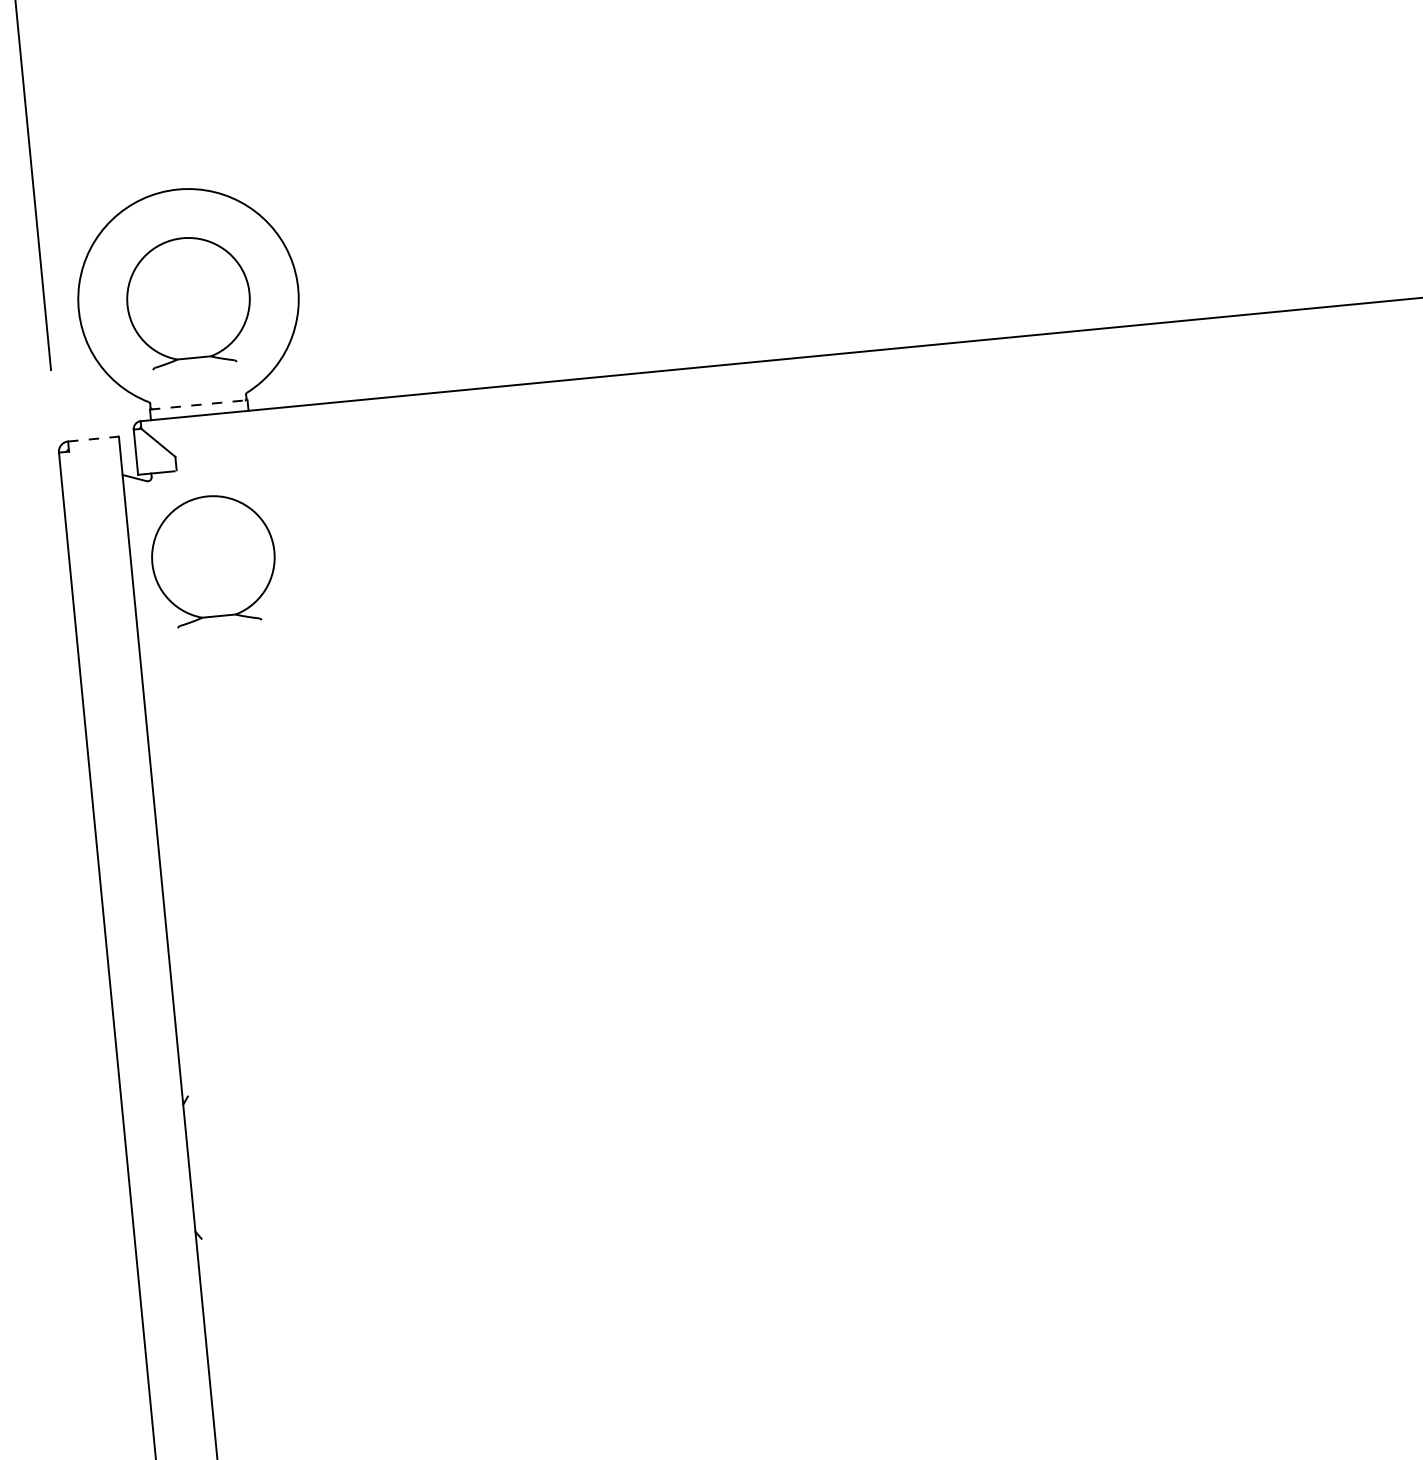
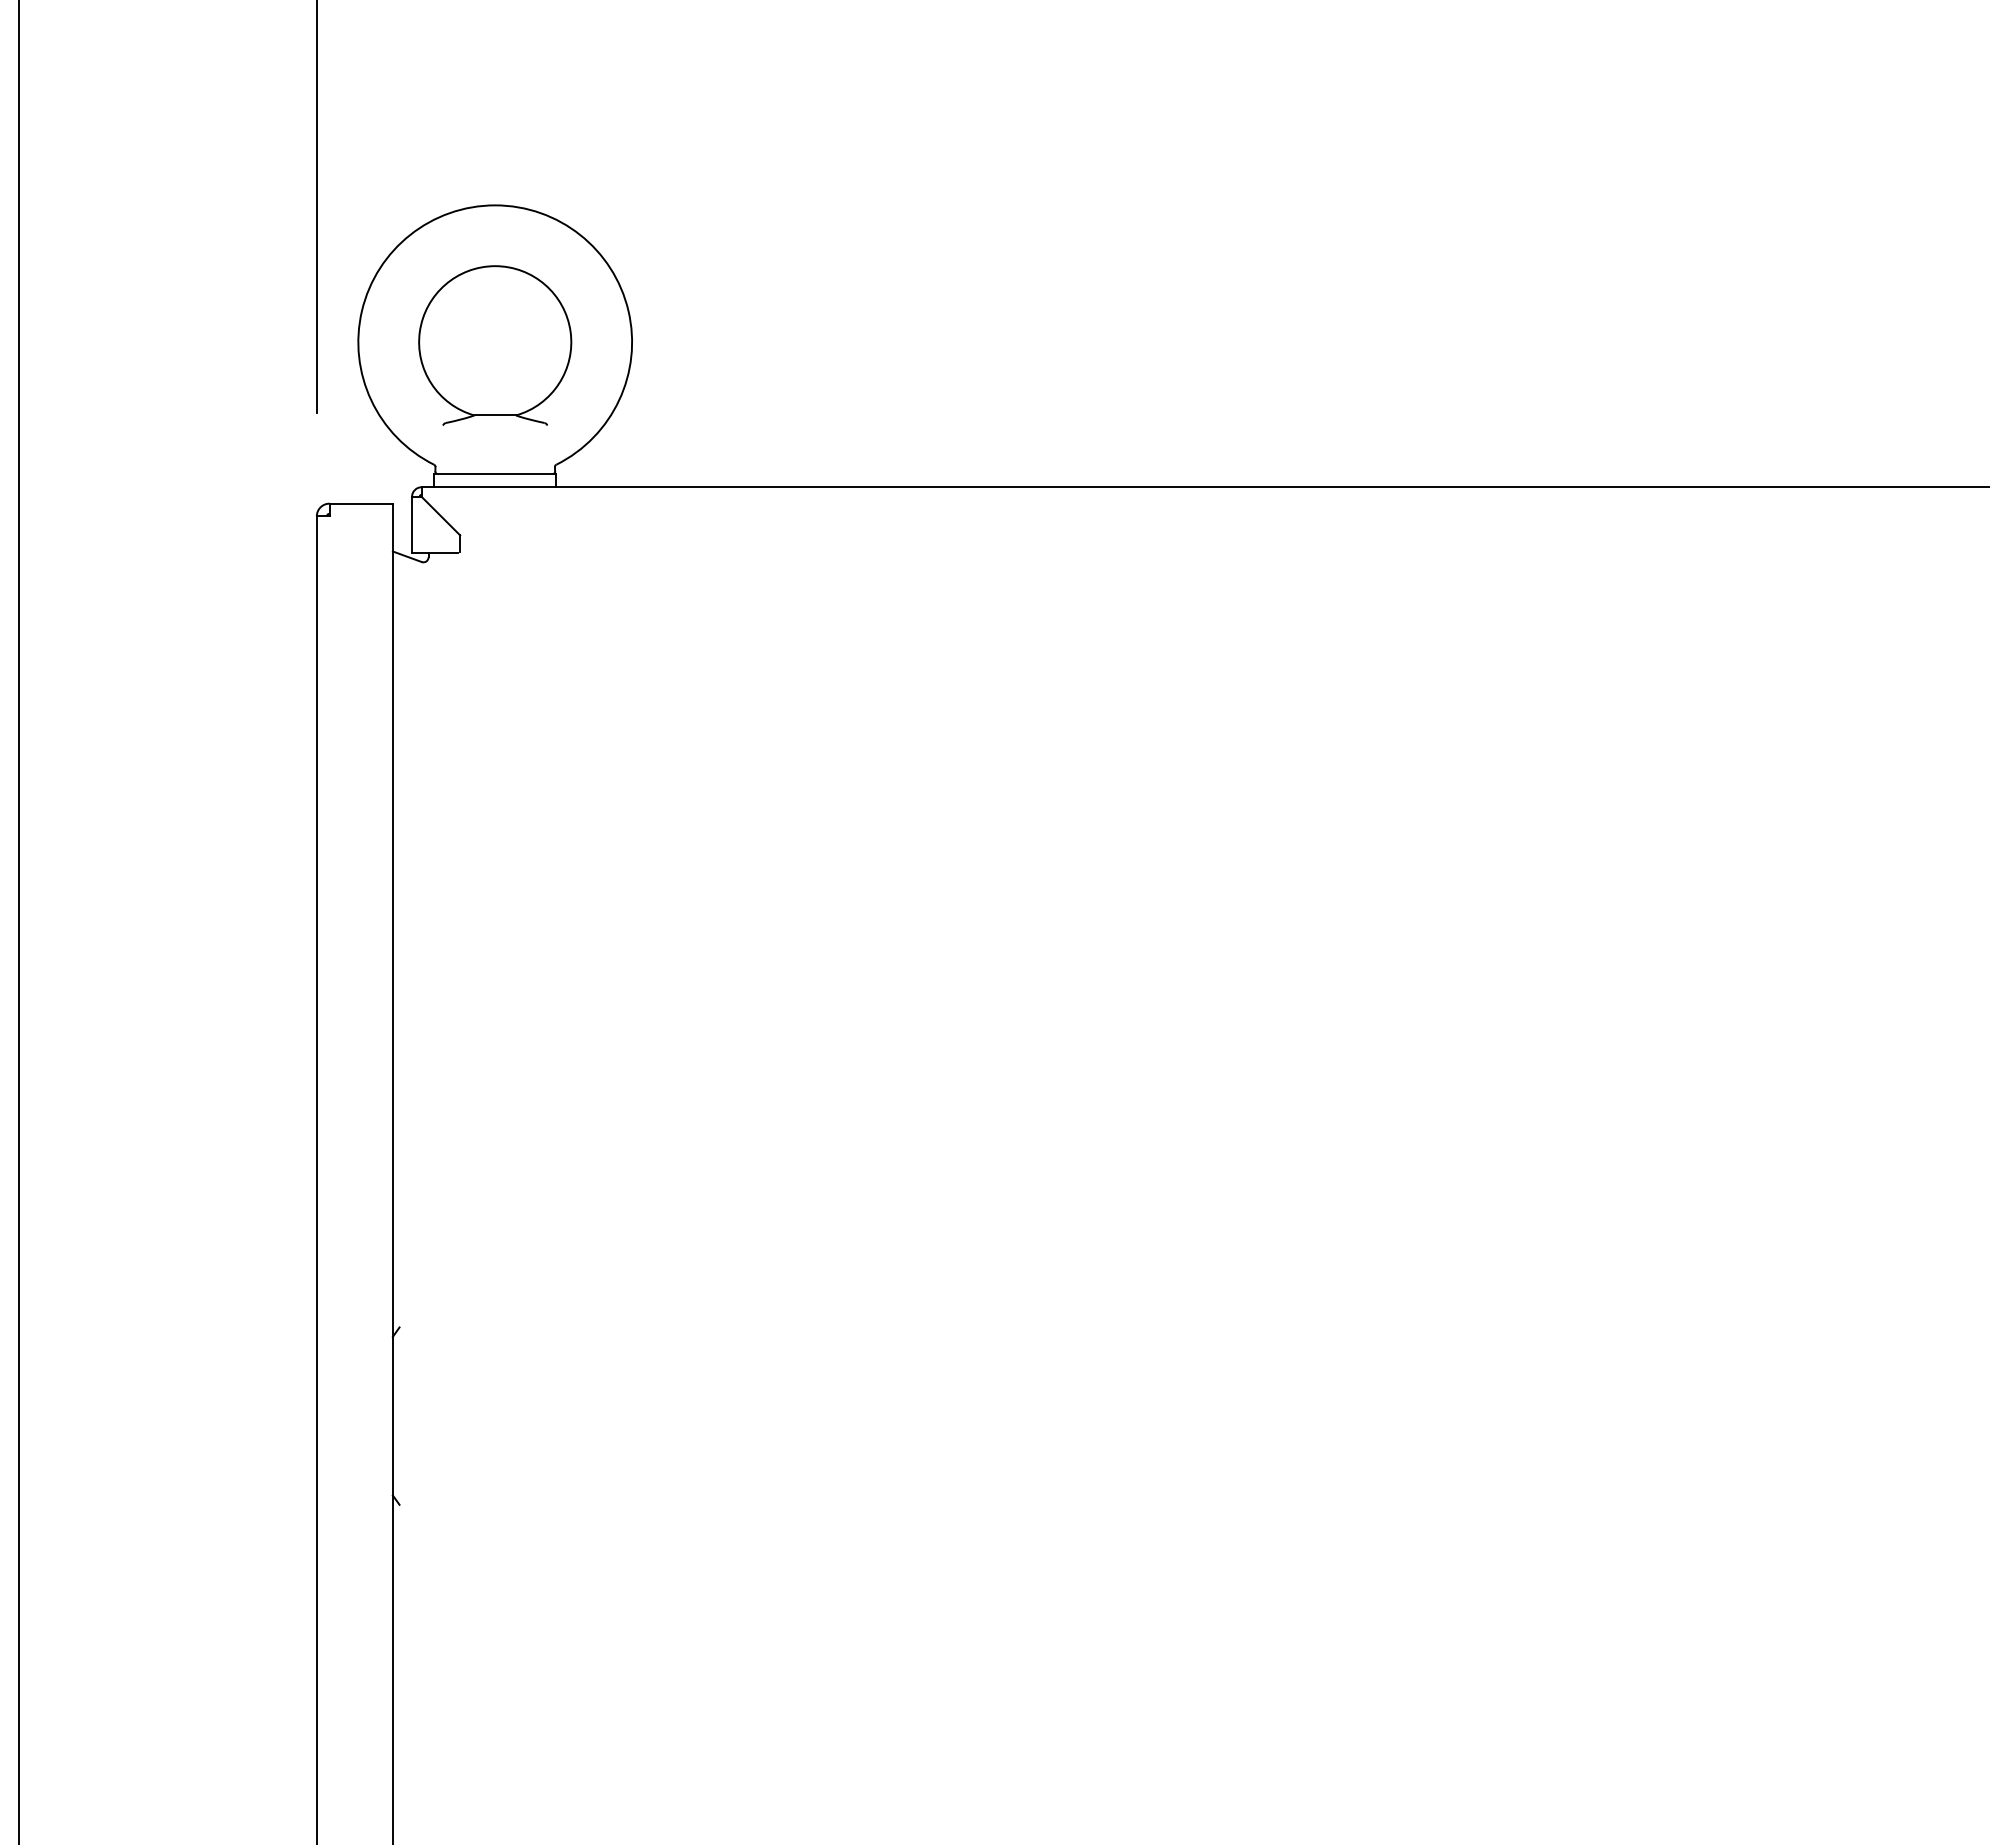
line: (198, 404) -> (495, 473), dashed -> solid
line: (93, 438) -> (361, 503), dashed -> solid
part: (213, 560) -> (495, 667), removed

